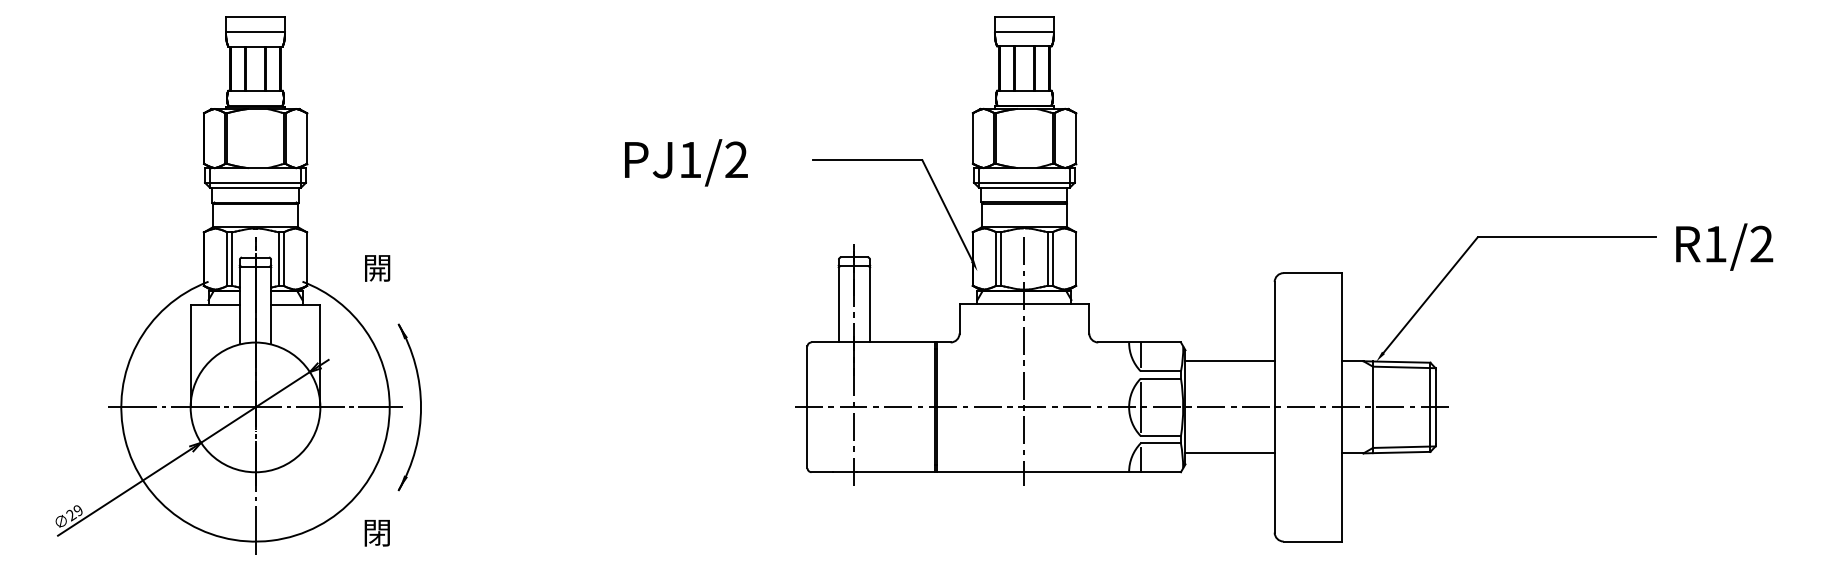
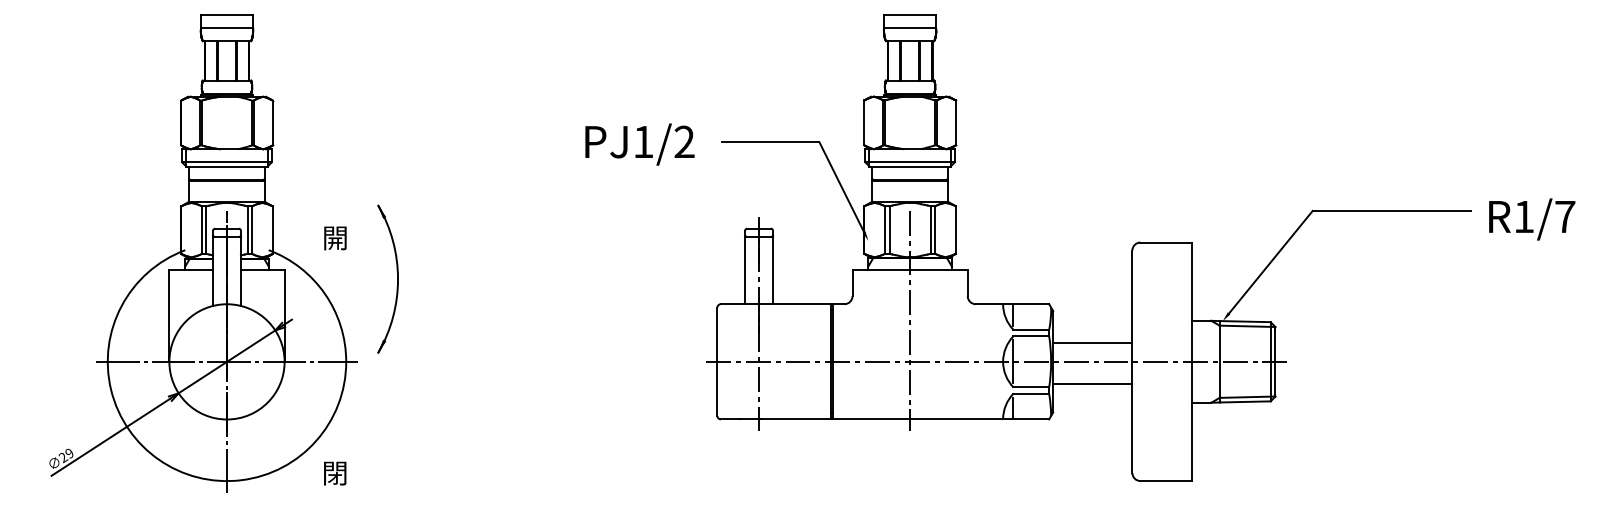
text: (686, 162) -> (640, 144), moved
text: (1761, 243) -> (1564, 216), R1/2 -> R1/7
line: (1229, 361) -> (1092, 343), moved
part: (420, 407) -> (397, 279), moved
line: (1229, 453) -> (1092, 384), moved

